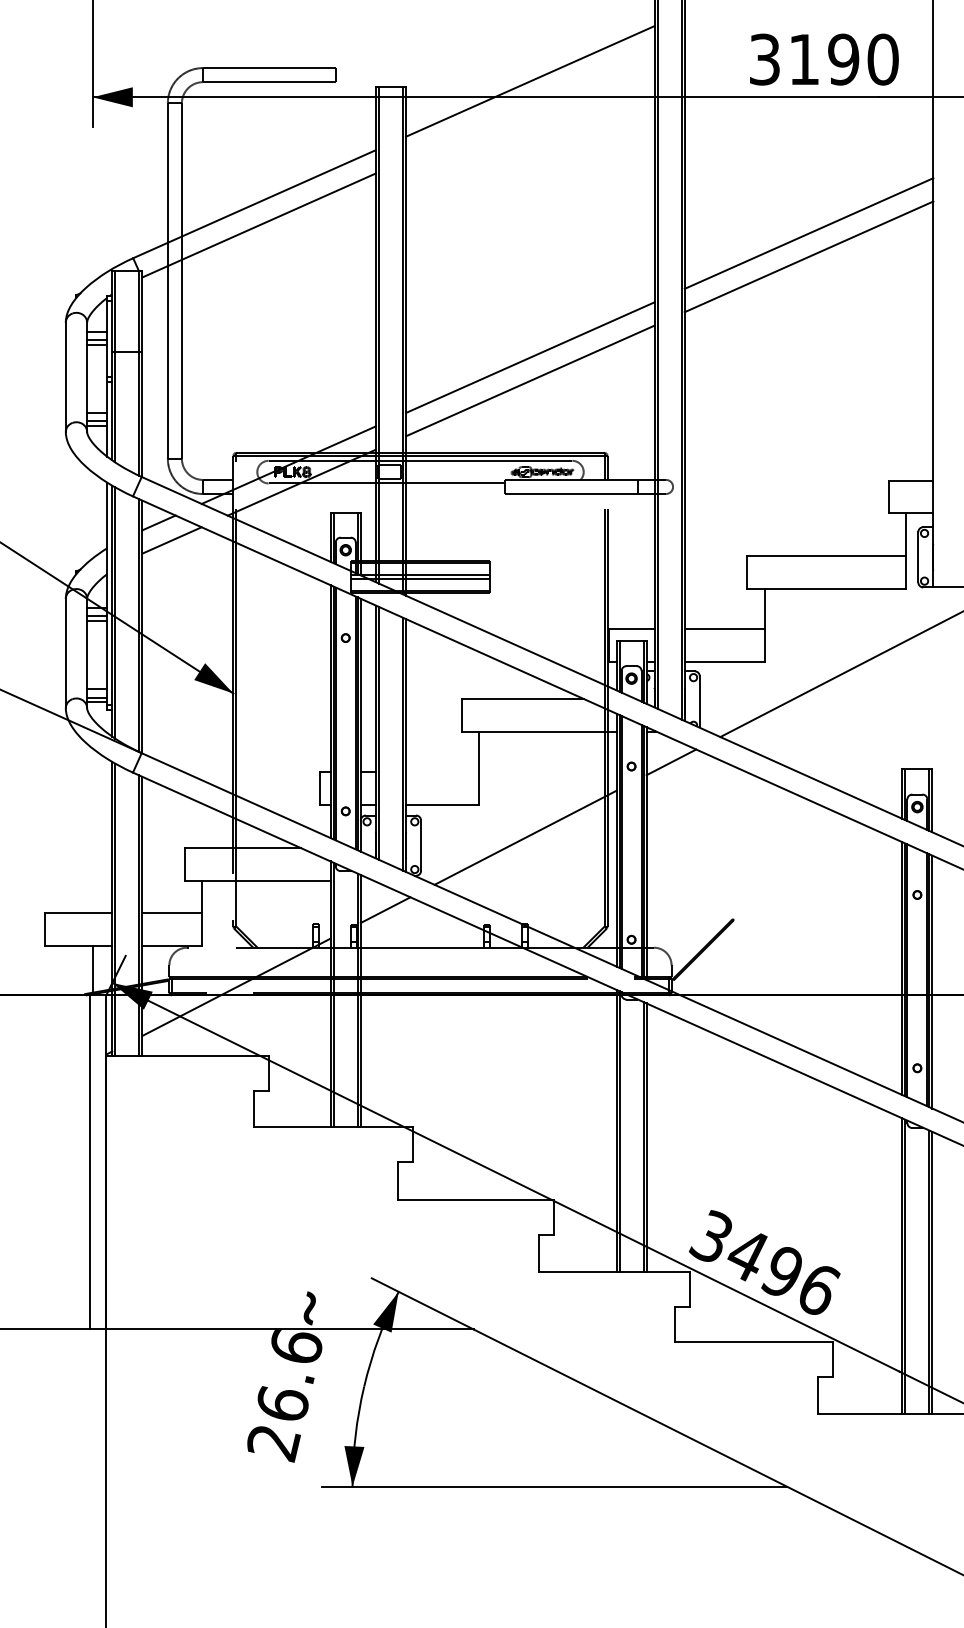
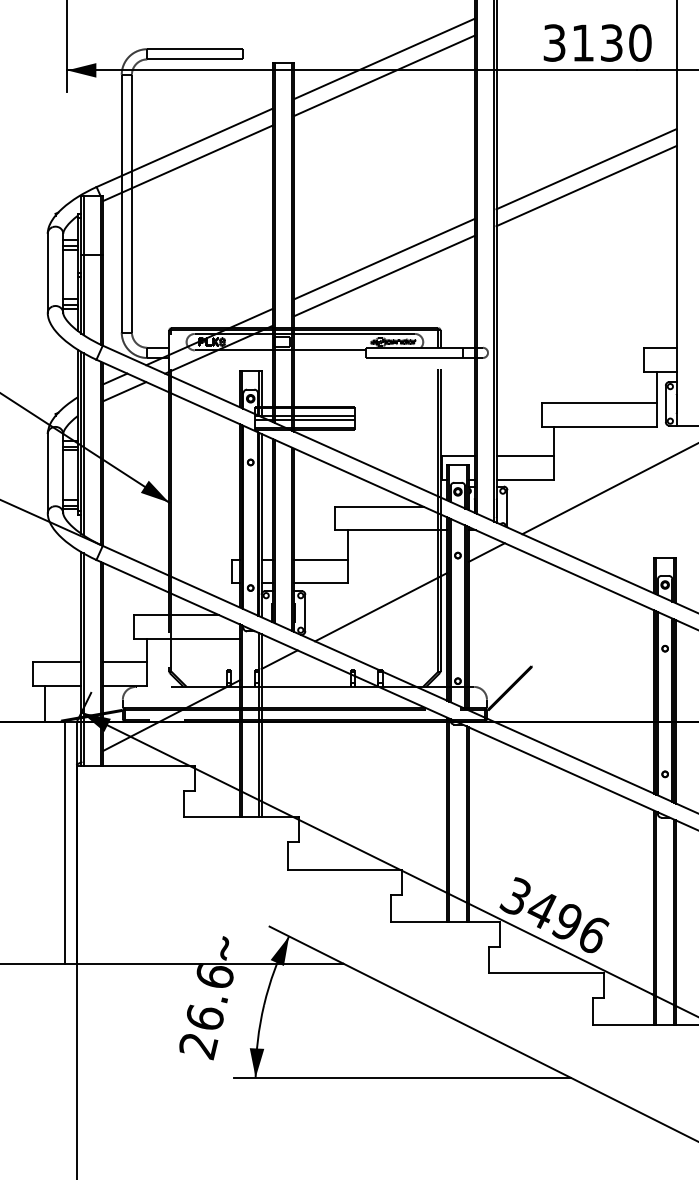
text: (843, 59) -> (611, 42), 3190 -> 3130
line: (530, 104) -> (384, 75), added
line: (442, 771) -> (320, 559), added
line: (92, 970) -> (45, 703), moved

